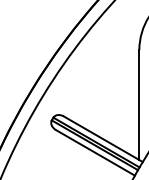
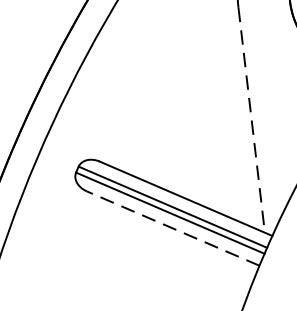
line: (139, 105) -> (252, 120), solid -> dashed
line: (95, 152) -> (173, 227), solid -> dashed

